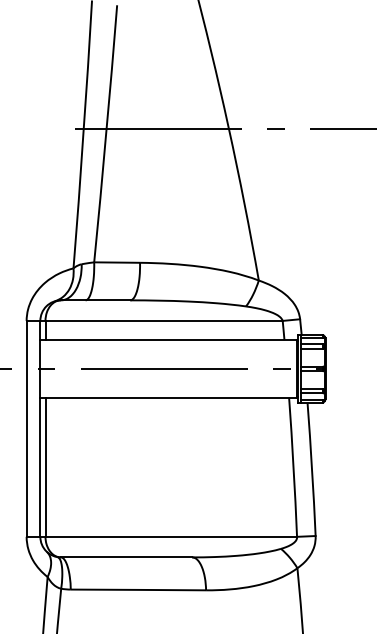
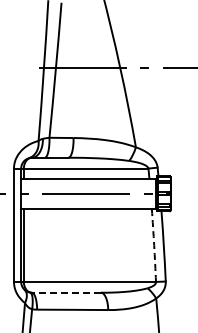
arc: (294, 467) -> (154, 245), solid -> dashed
line: (124, 556) -> (65, 292), solid -> dashed

